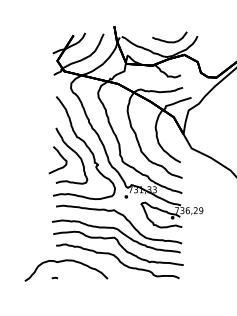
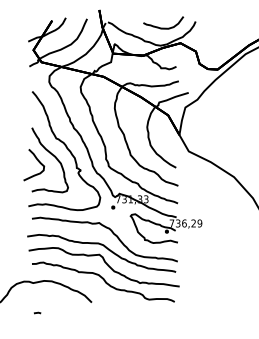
part: (54, 277) -> (37, 312), moved

